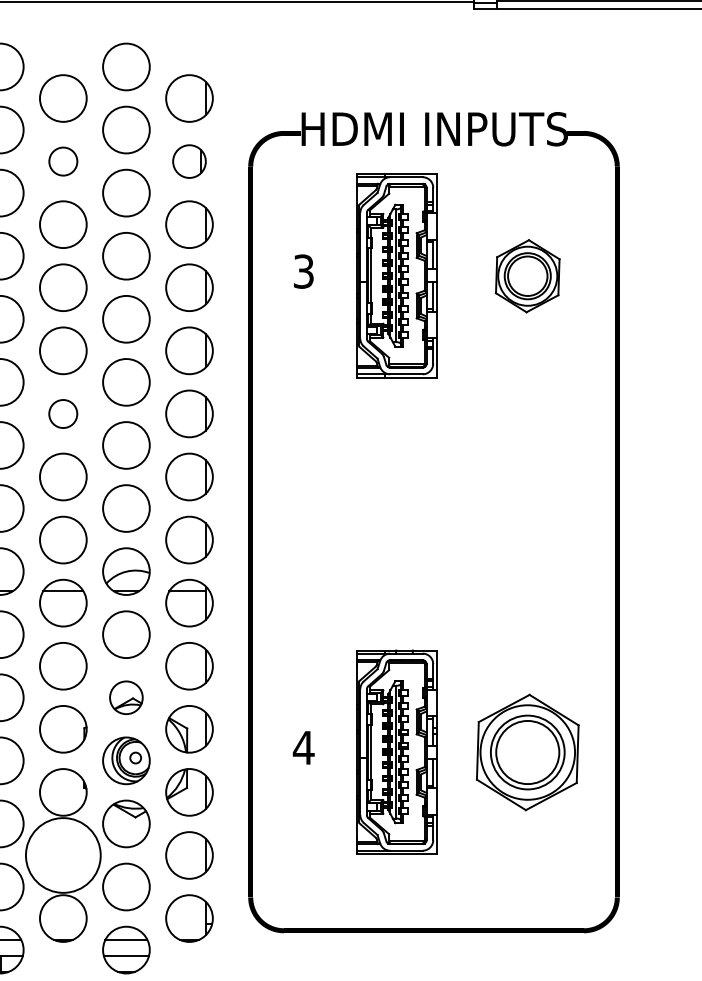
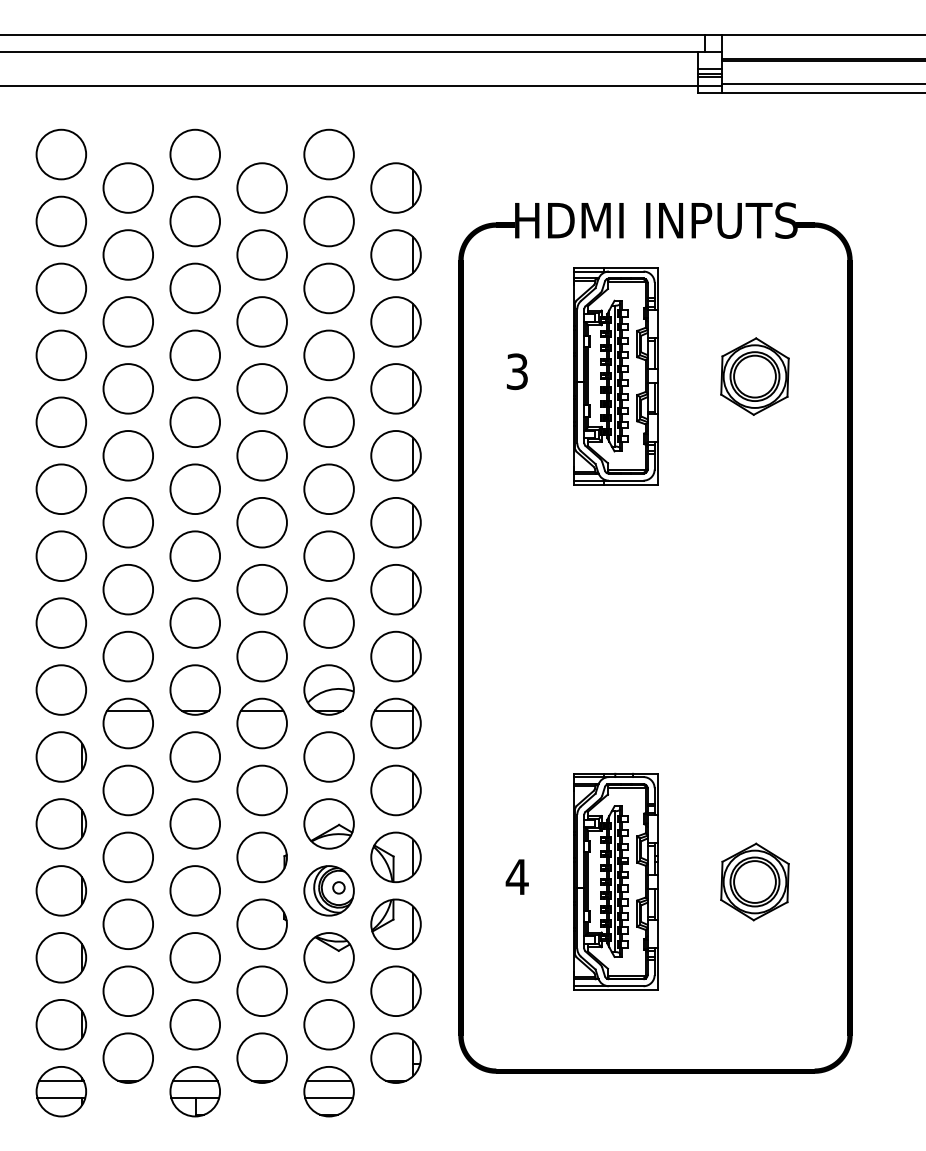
circle: (62, 161) -> (261, 254), size x1.67
part: (188, 161) -> (395, 254), size x1.43
circle: (62, 413) -> (261, 522), size x1.67
part: (125, 697) -> (328, 823), size x1.43
part: (527, 752) -> (754, 881), size x0.62
circle: (62, 855) -> (261, 991), size x0.62

